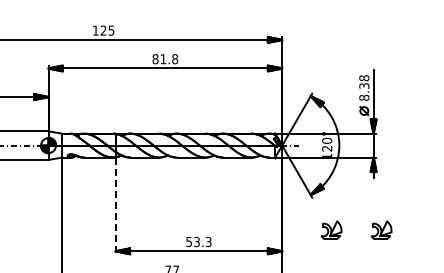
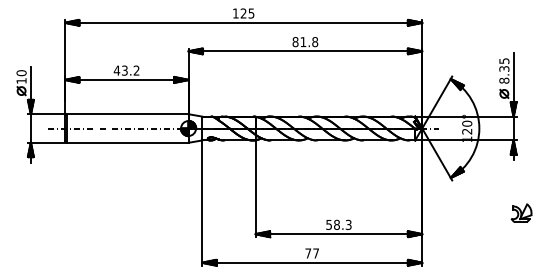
text: (364, 78) -> (504, 61), 8.38 -> 8.35
line: (115, 206) -> (255, 189), dashed -> solid
part: (331, 229) -> (471, 212), removed
text: (196, 241) -> (336, 224), 53.3 -> 58.3

